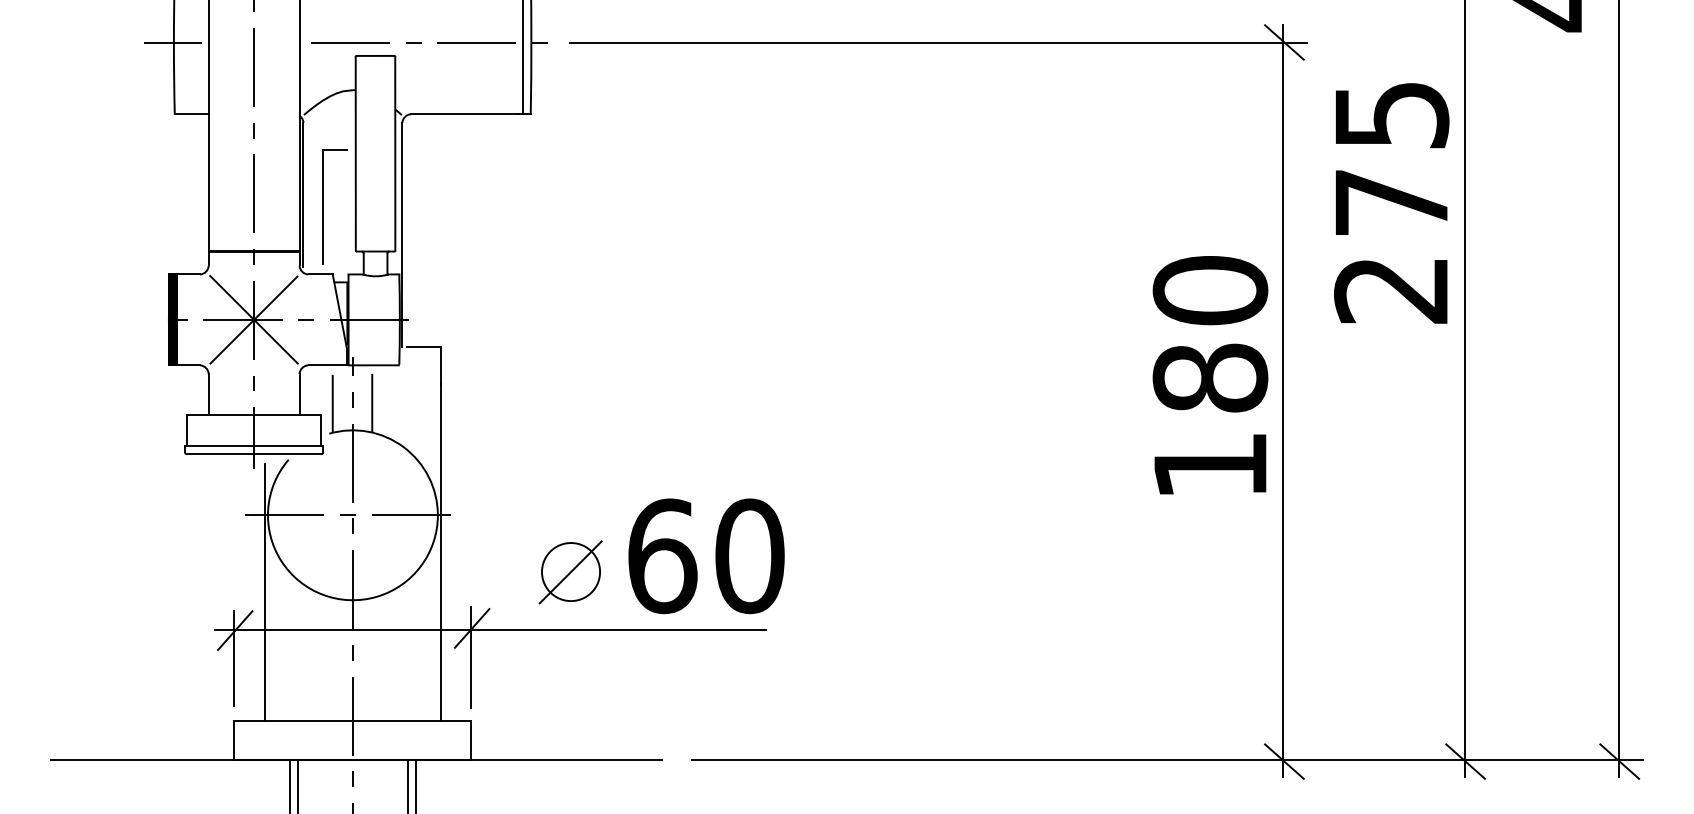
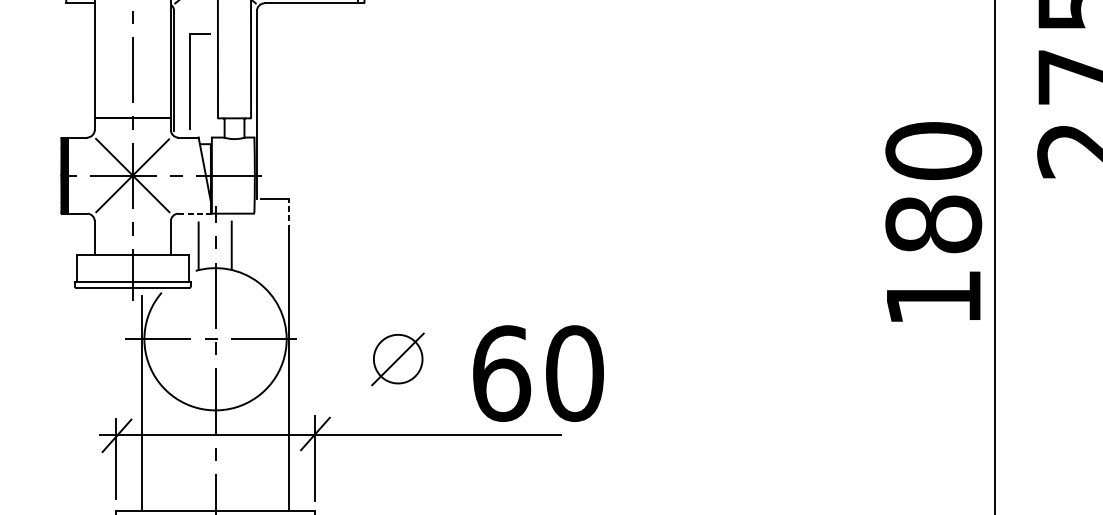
line: (328, 365) -> (195, 213), solid -> dashed
line: (440, 365) -> (288, 213), solid -> dashed
text: (706, 556) -> (538, 373), moved
part: (570, 572) -> (397, 359), moved

